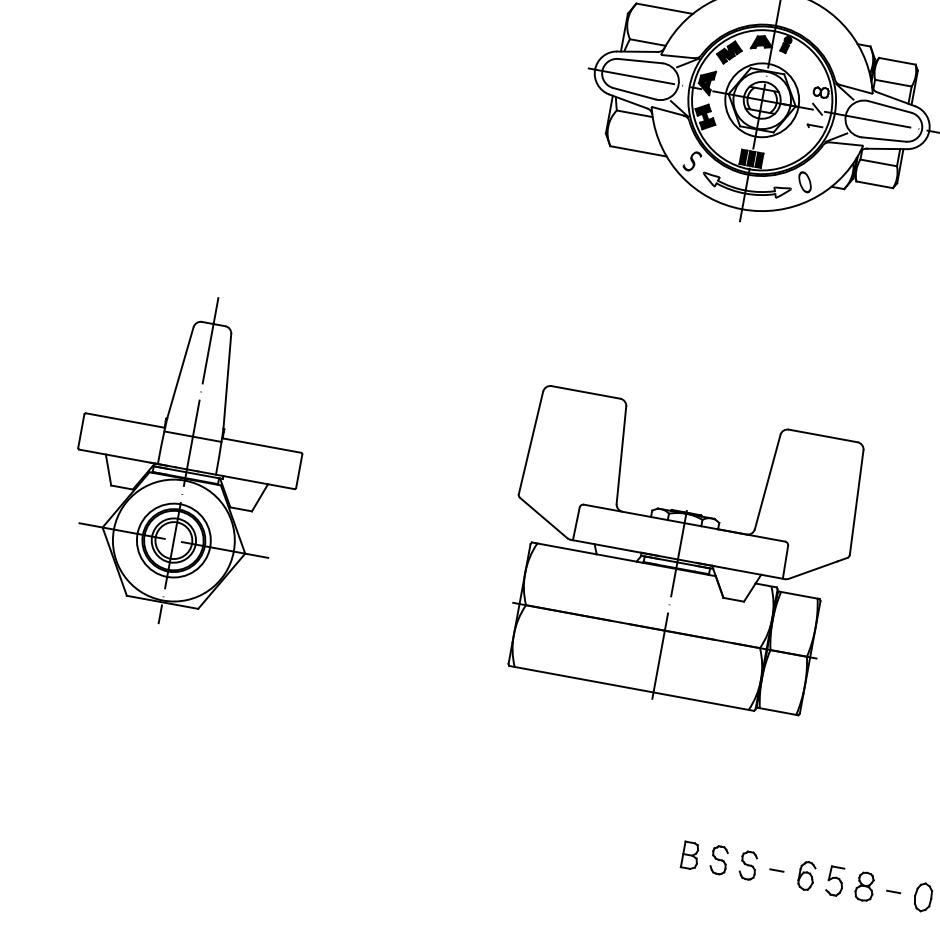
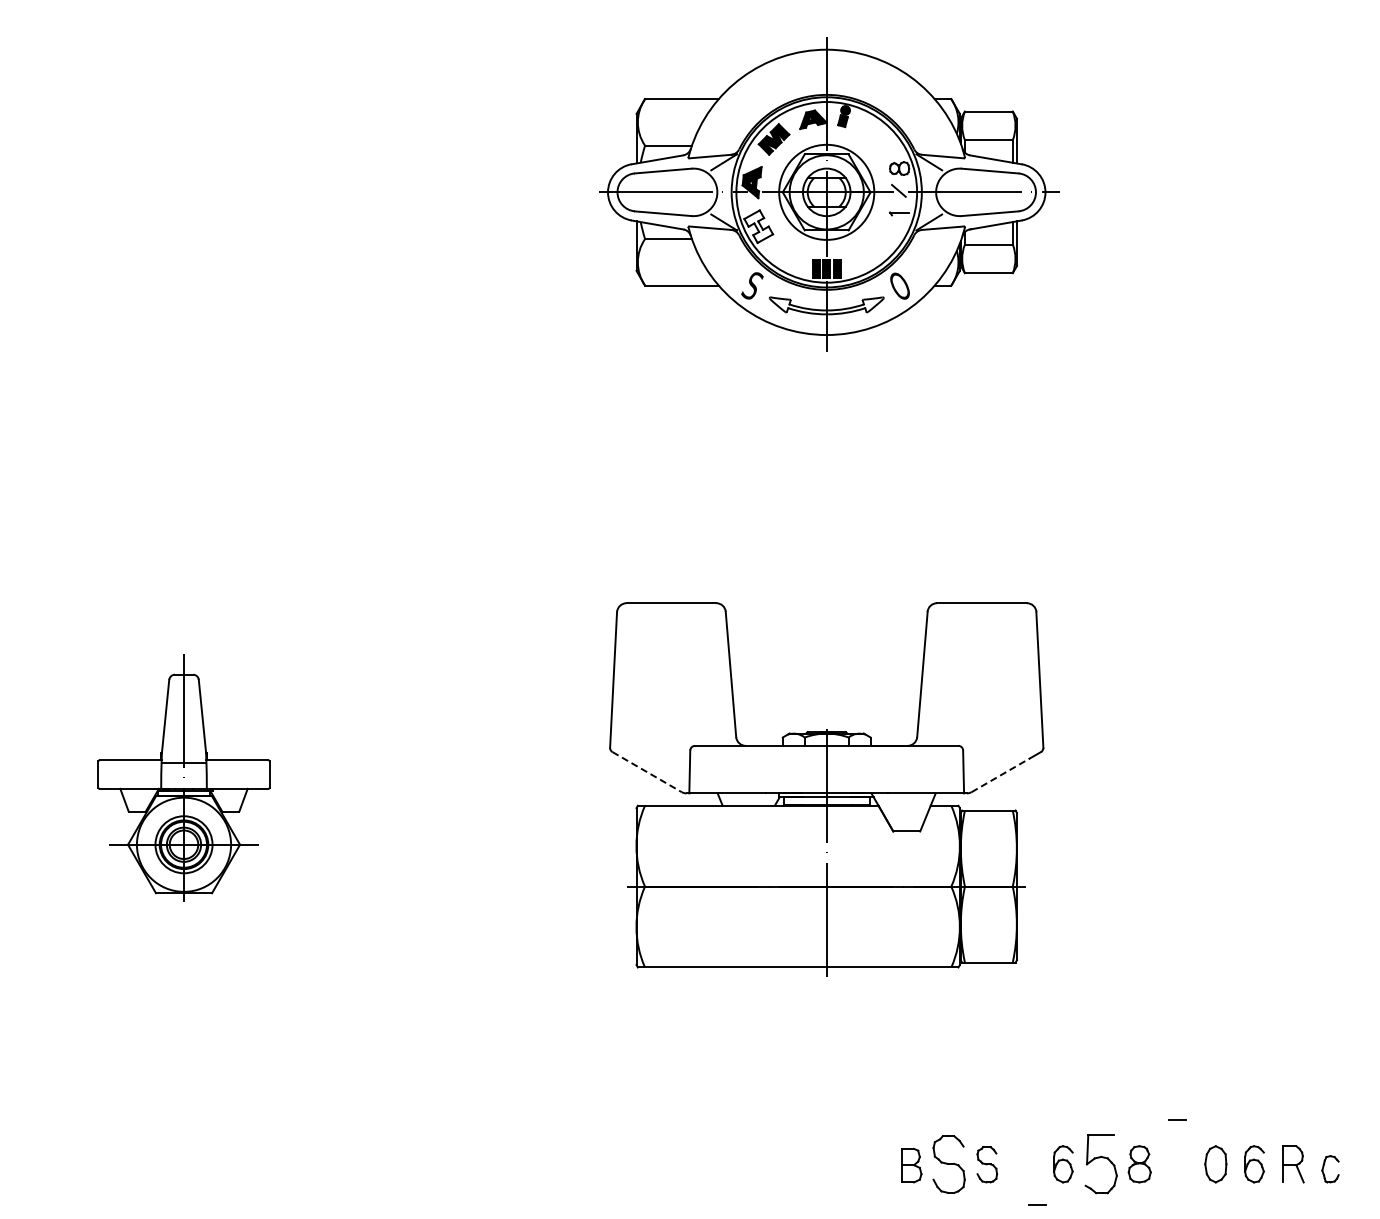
fill: (705, 116) -> (758, 226), removed
part: (188, 460) -> (183, 781), size x0.6
line: (543, 518) -> (647, 772), solid -> dashed
line: (813, 570) -> (1000, 775), solid -> dashed
part: (718, 860) -> (948, 1164), size x1.6
line: (777, 869) -> (1037, 1204), moved
part: (835, 881) -> (1100, 1164), size x1.6
line: (893, 891) -> (1177, 1119), moved

